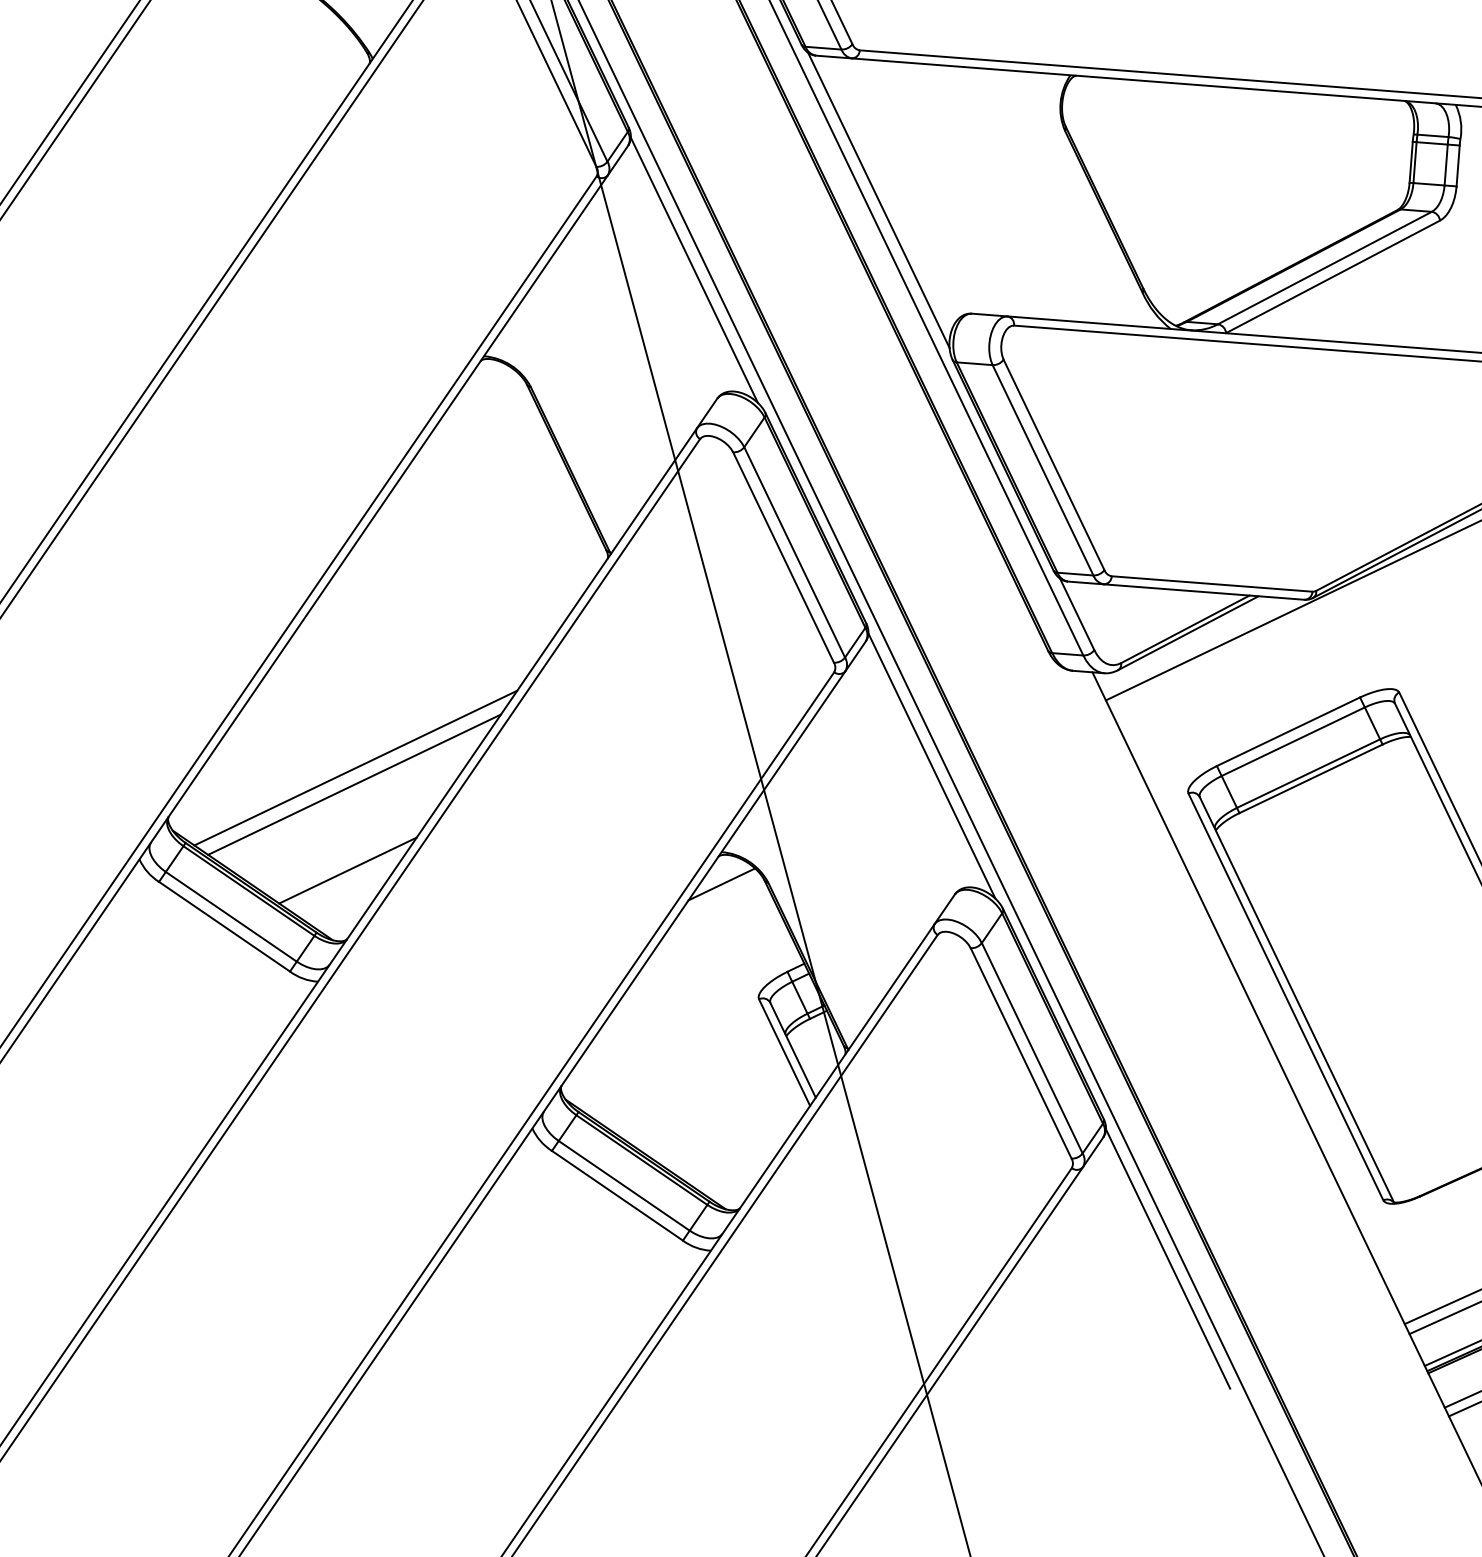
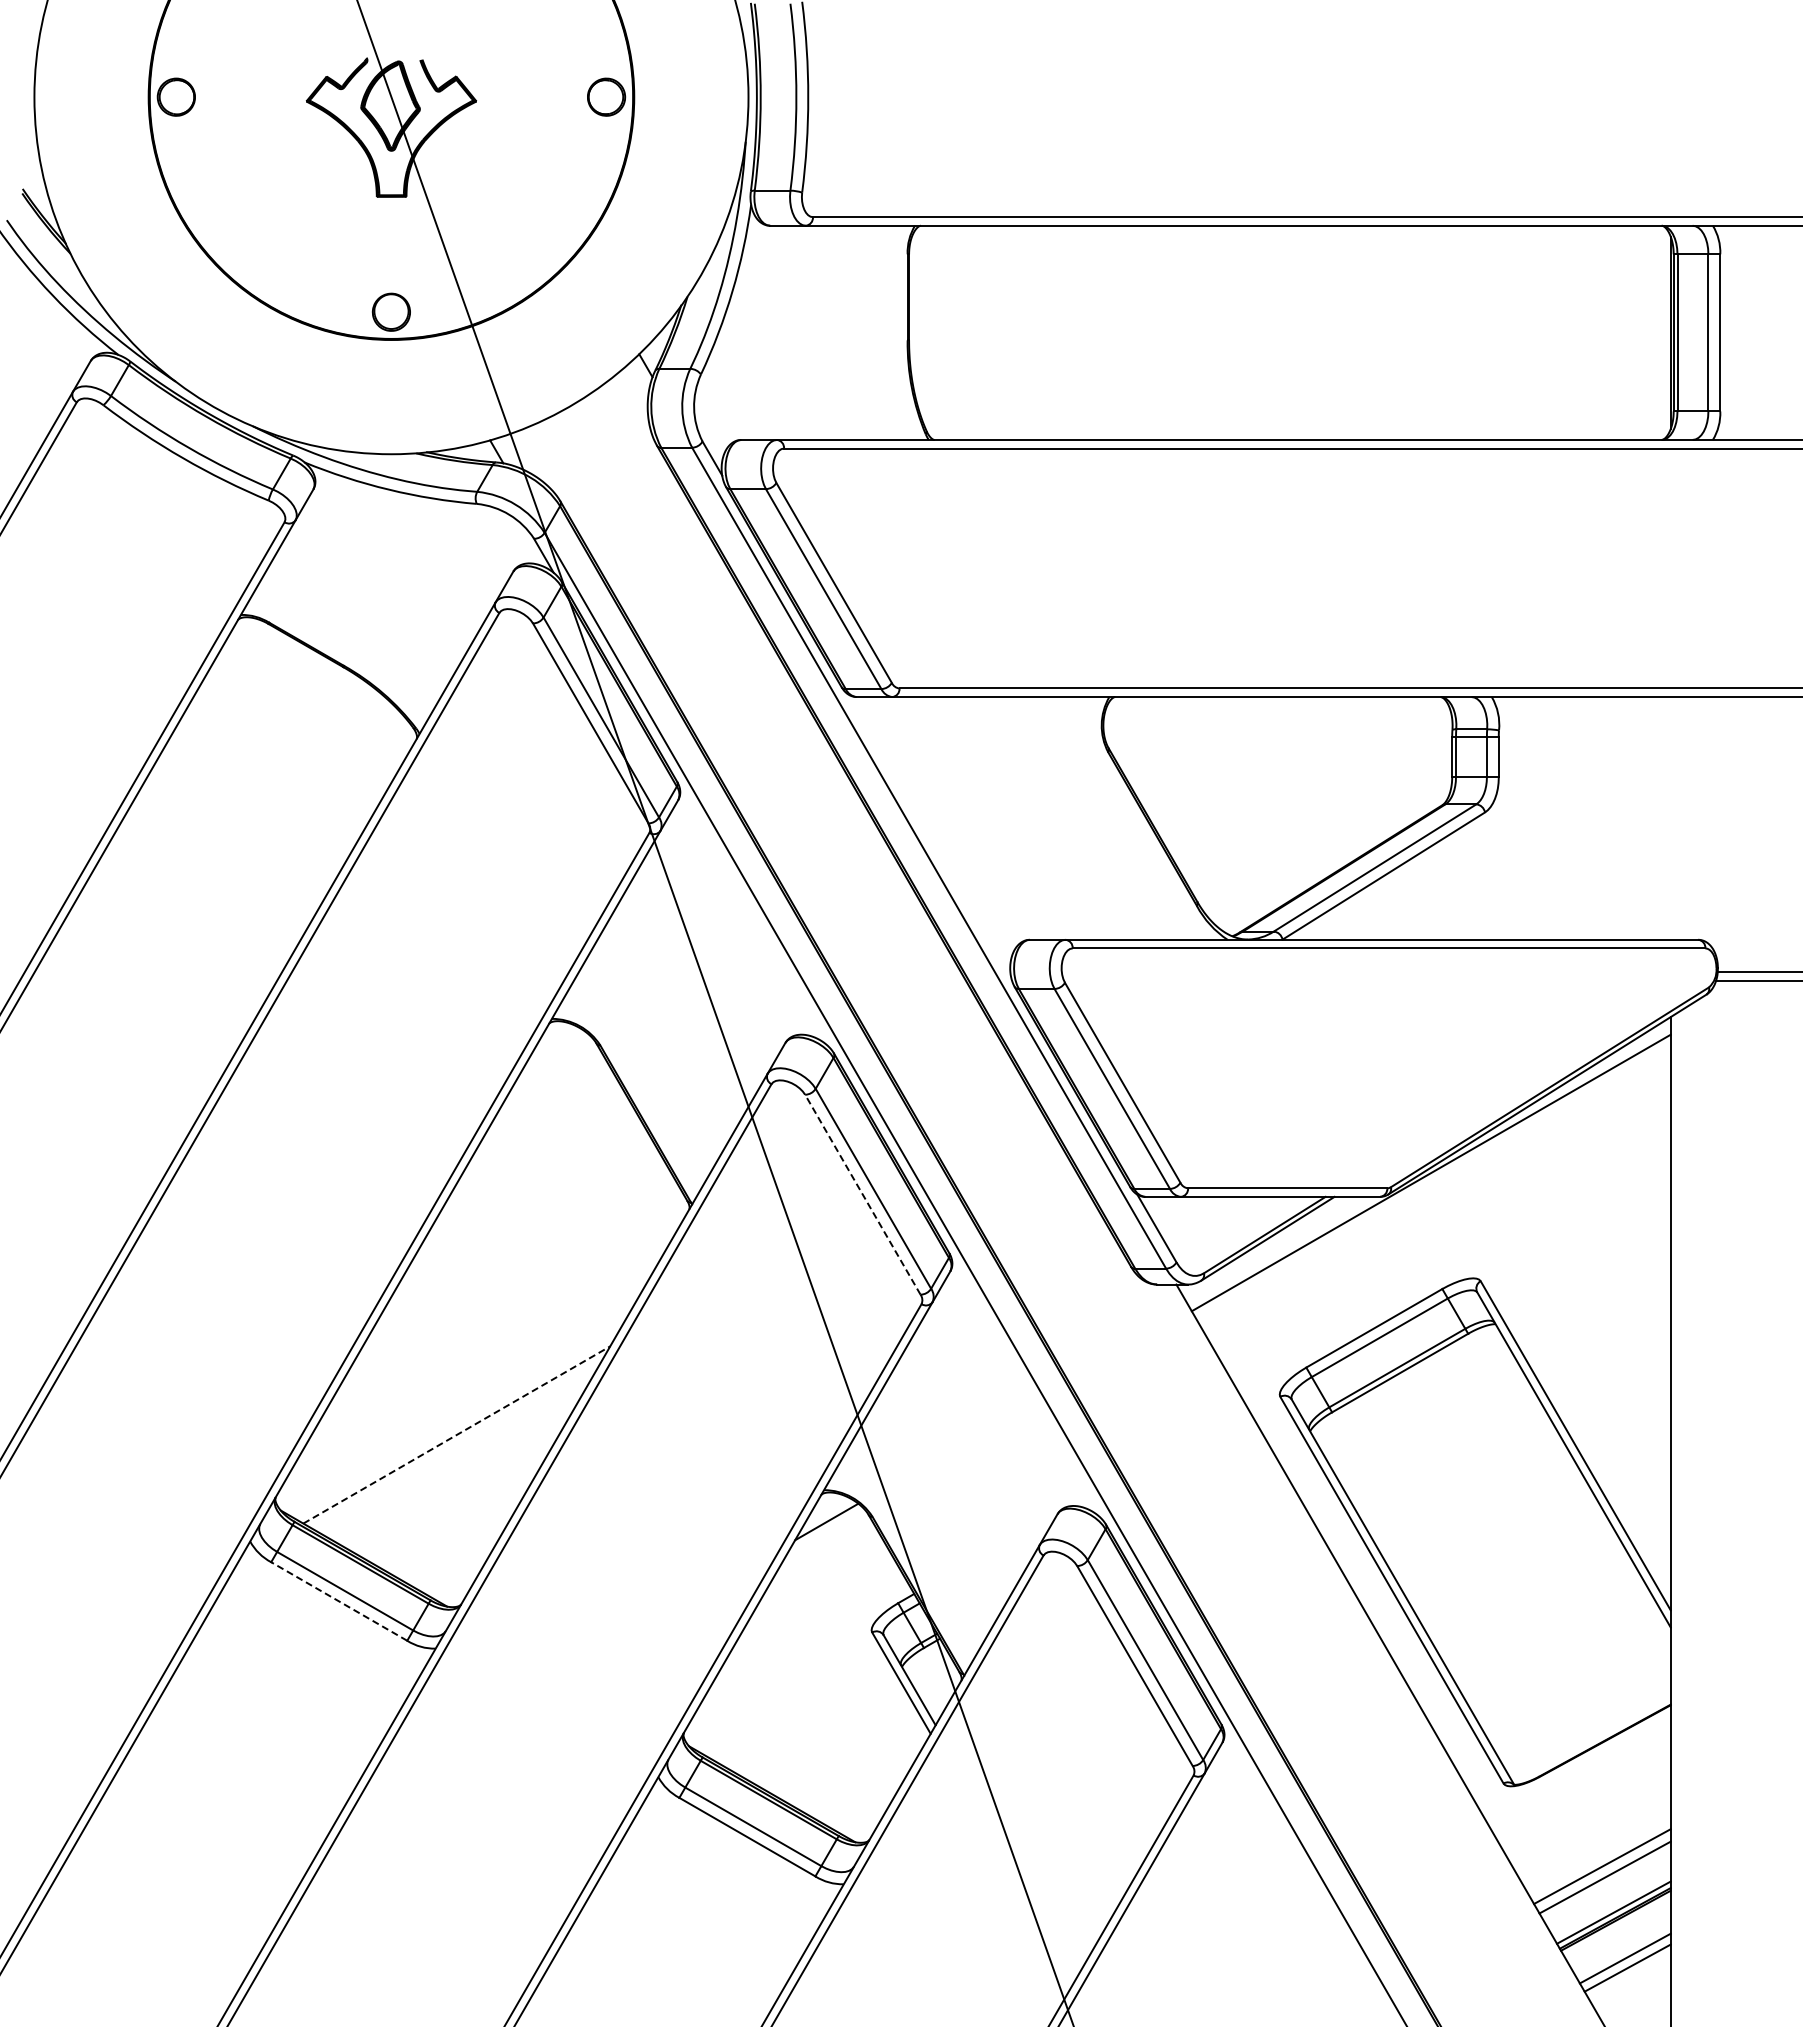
line: (878, 199) -> (929, 834), removed
line: (693, 269) -> (752, 917), removed
line: (783, 557) -> (862, 1194), solid -> dashed
line: (931, 766) -> (1024, 1389), removed
line: (356, 767) -> (457, 1434), solid -> dashed
line: (354, 784) -> (456, 1451), removed
line: (347, 870) -> (456, 1536), removed
line: (224, 926) -> (339, 1601), solid -> dashed
line: (1168, 1258) -> (1295, 1857), removed

